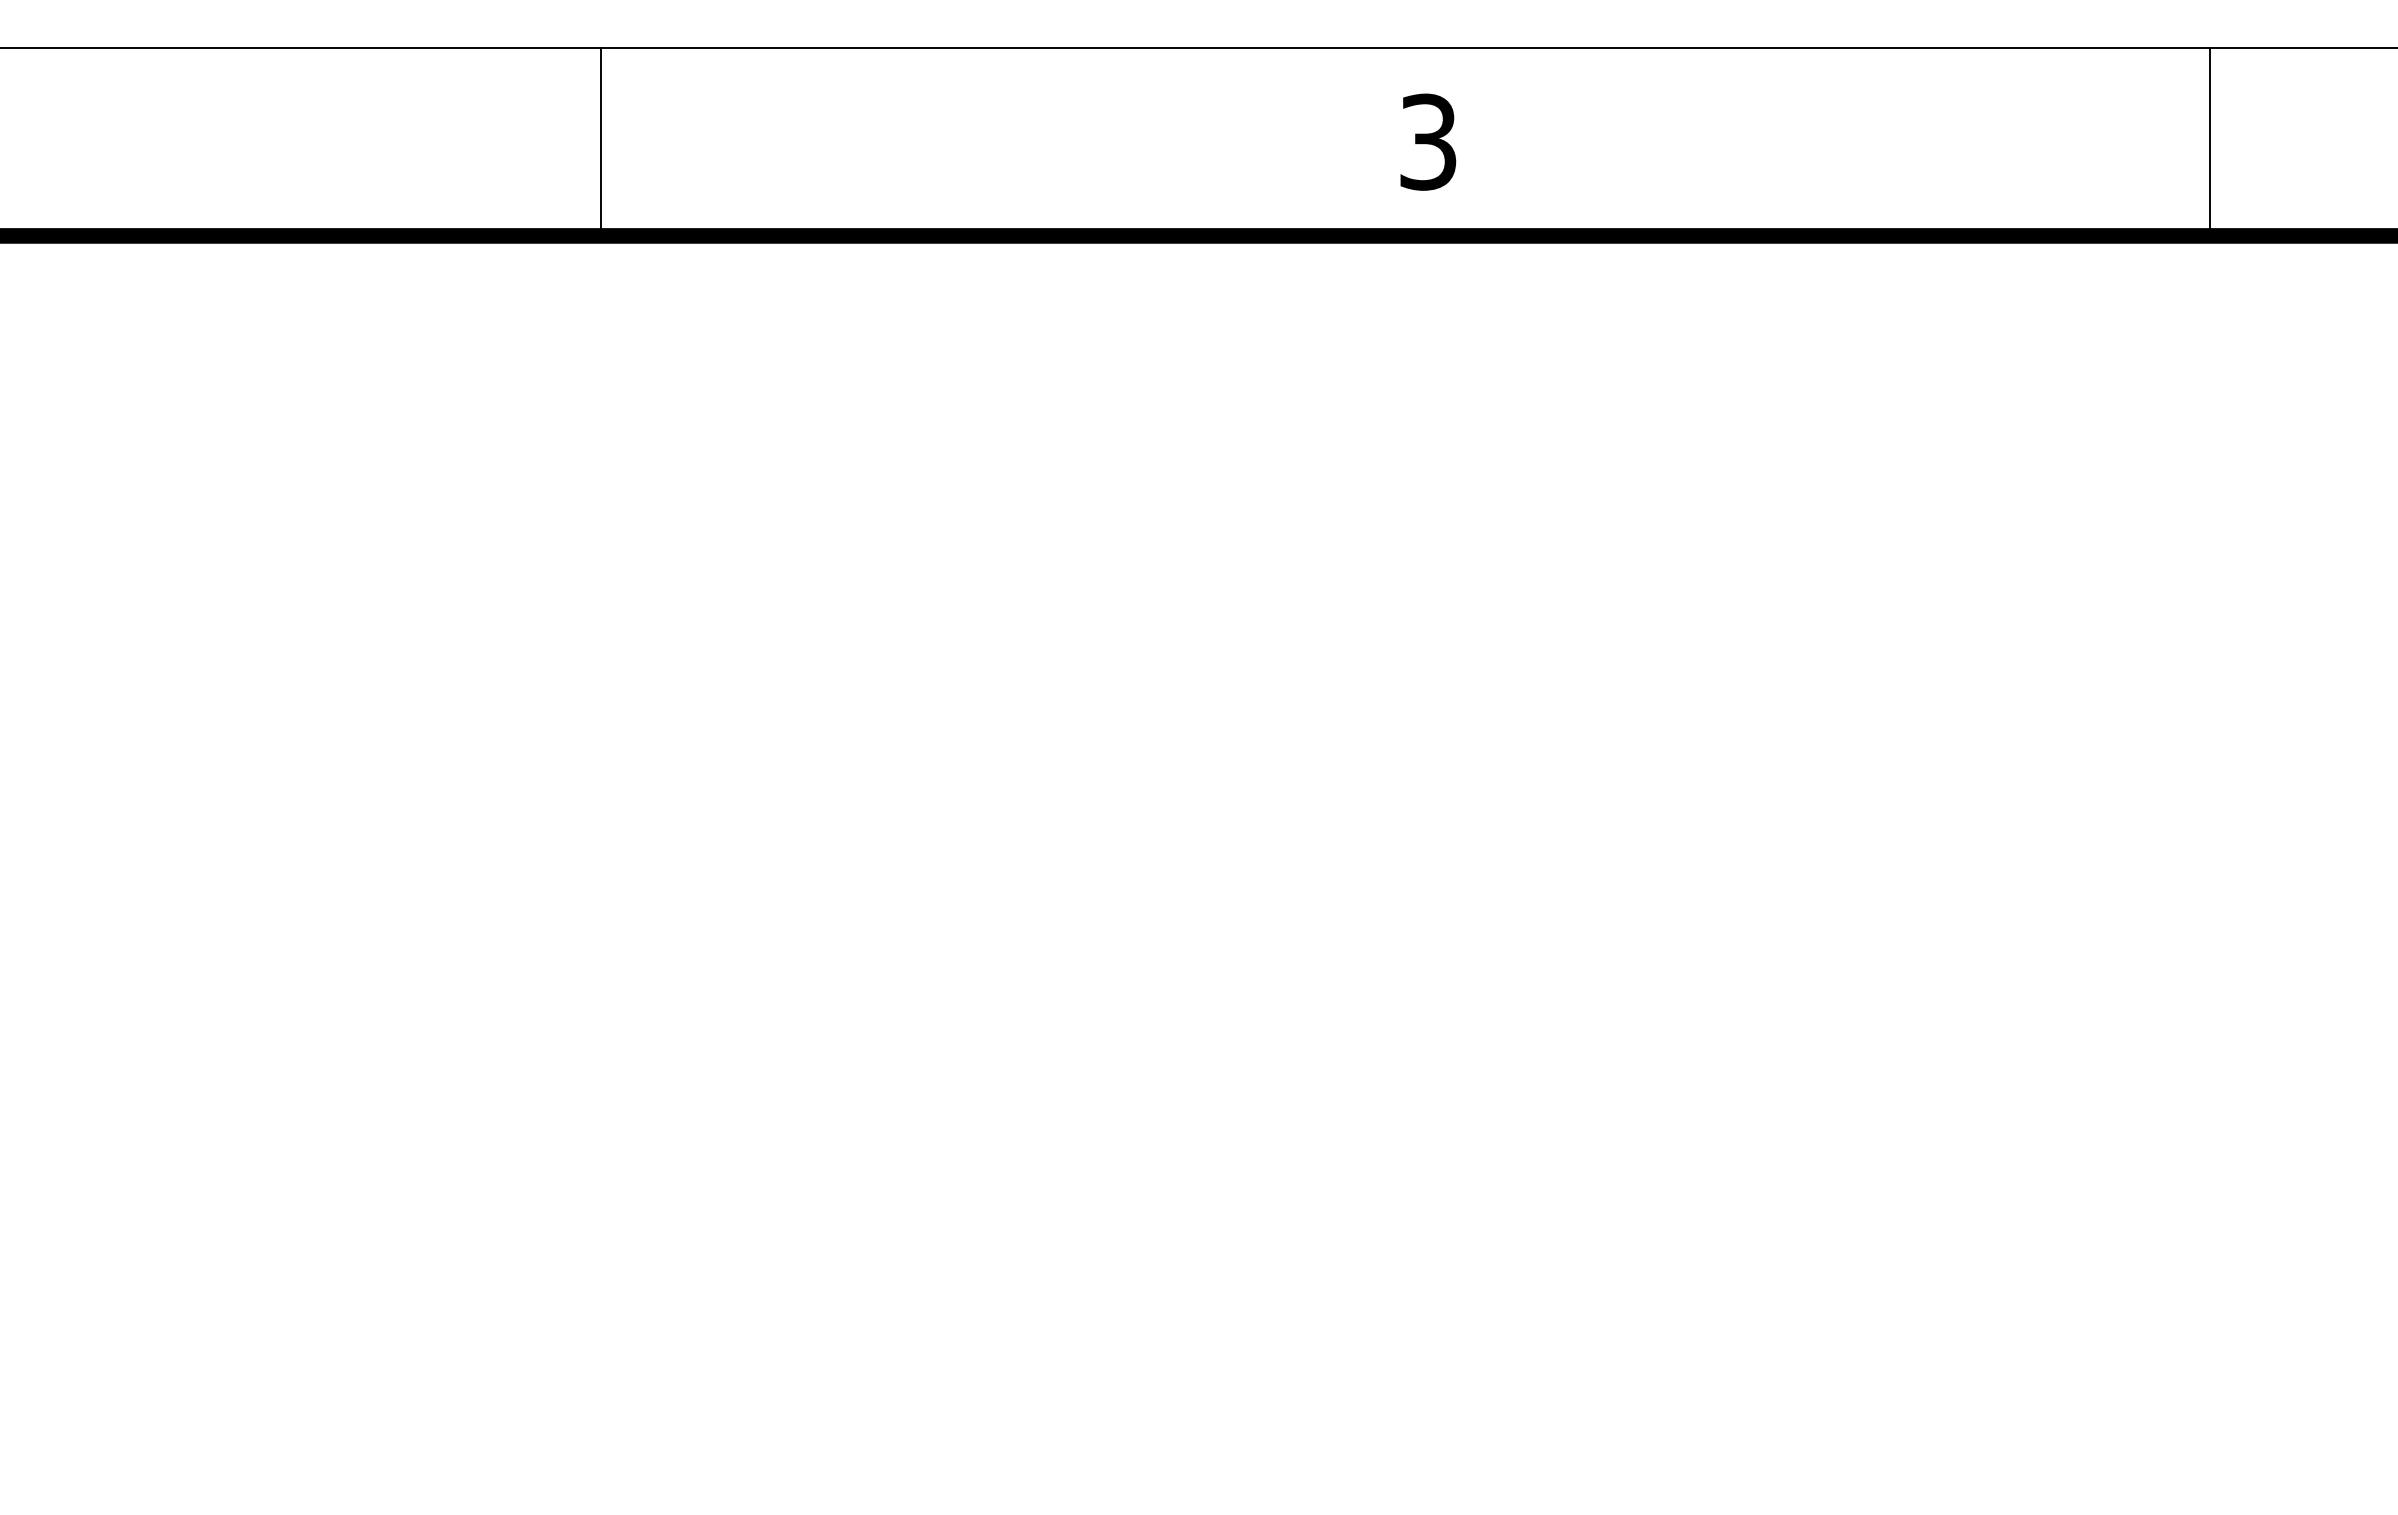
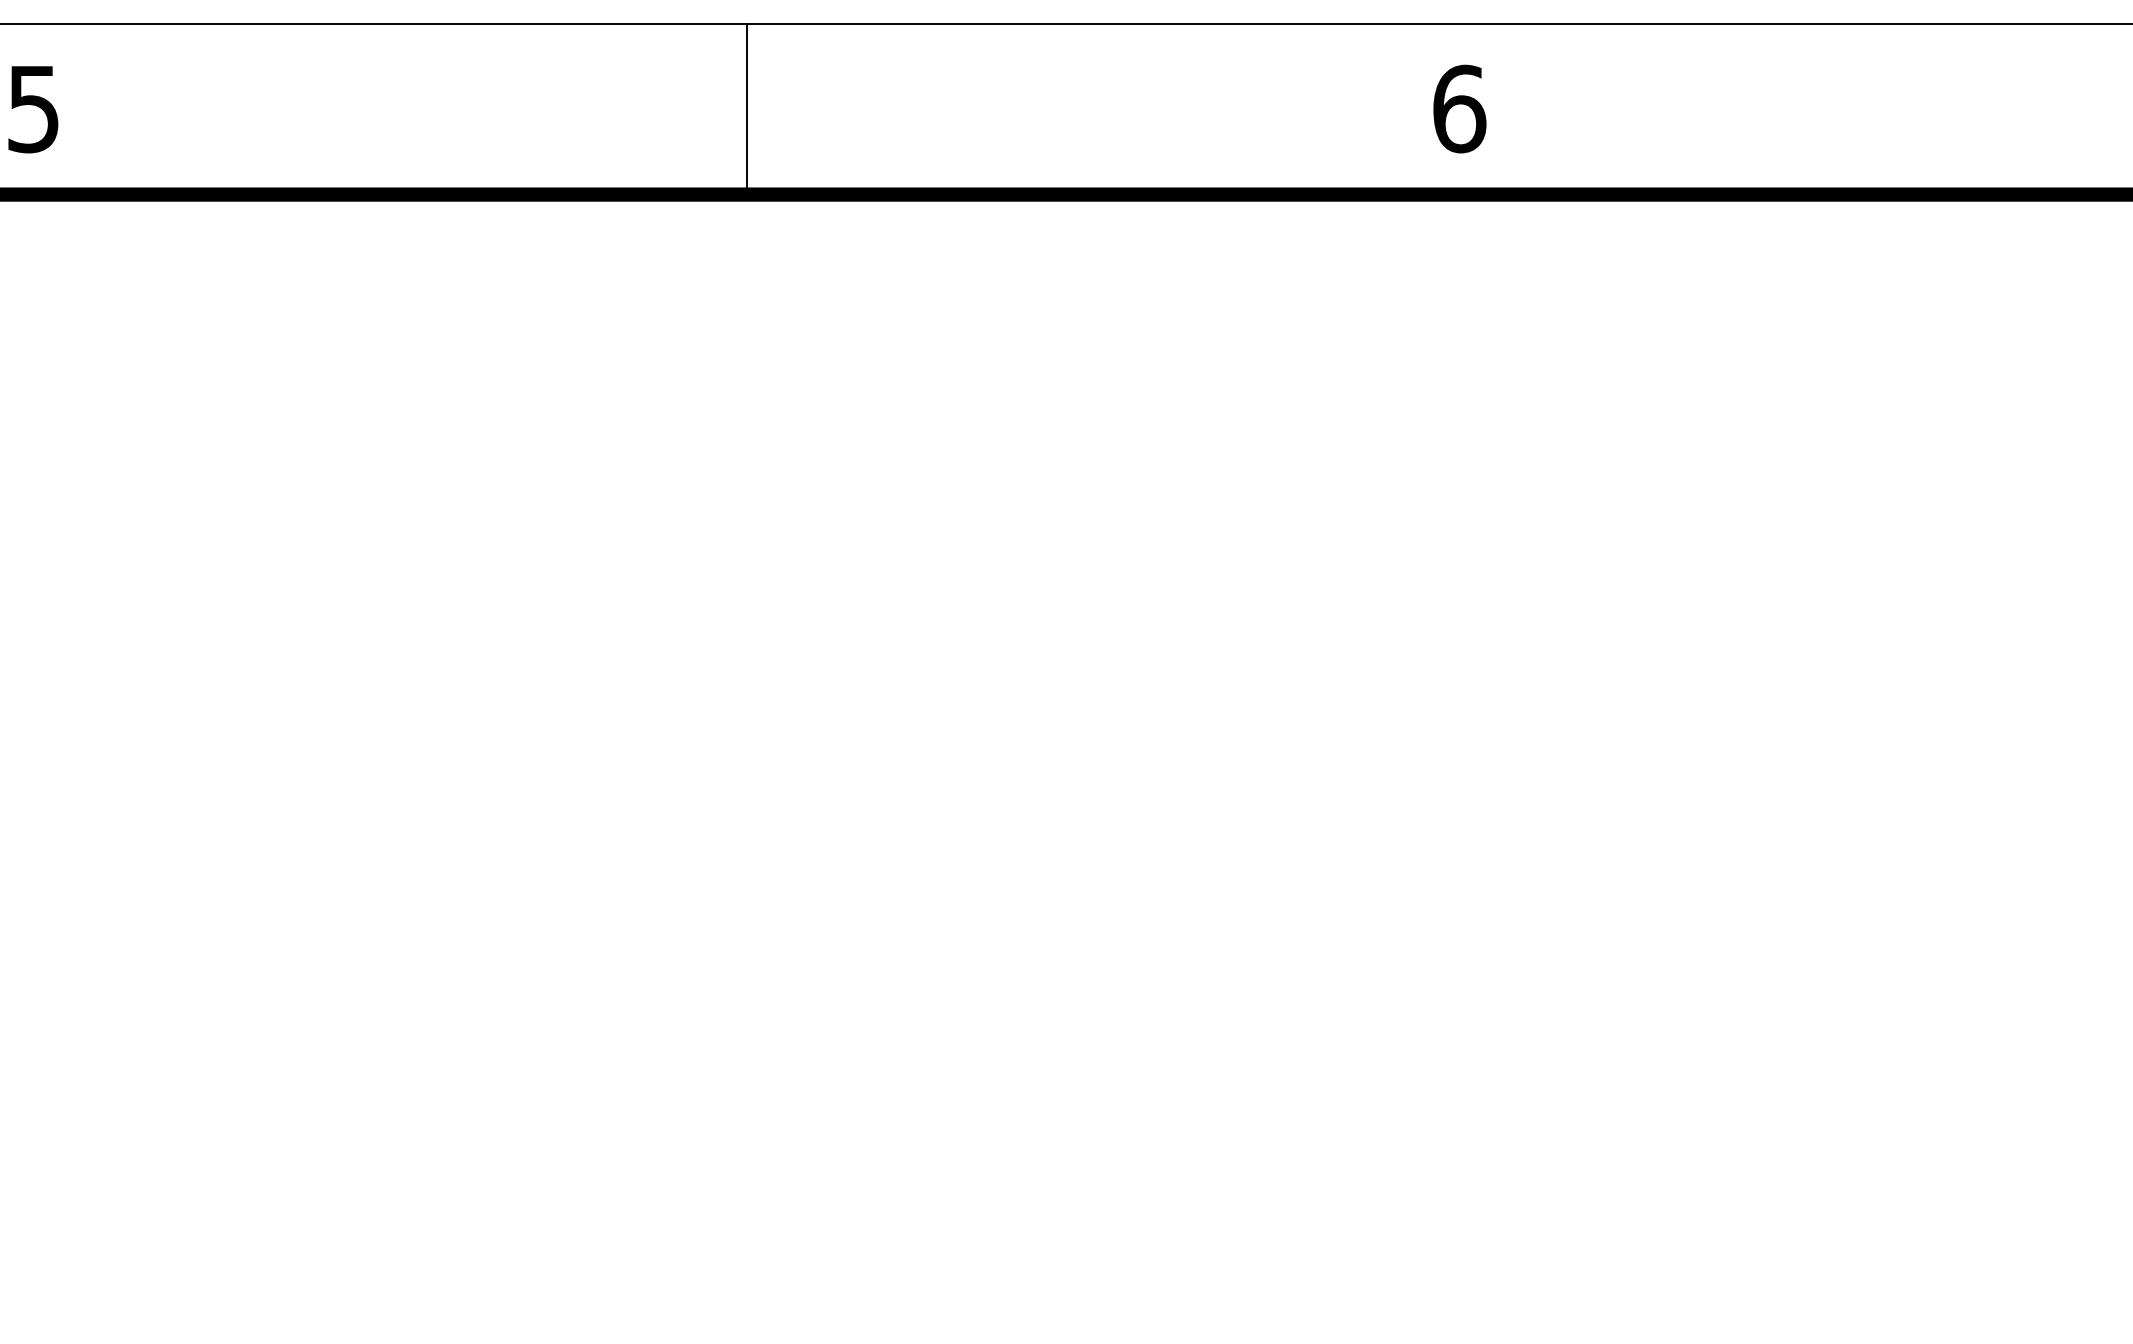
line: (601, 141) -> (747, 108), moved
text: (1429, 141) -> (1460, 108), 3 -> 6

